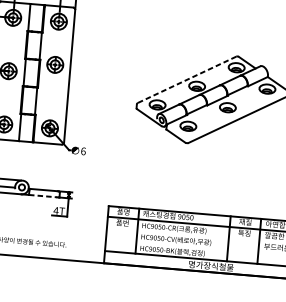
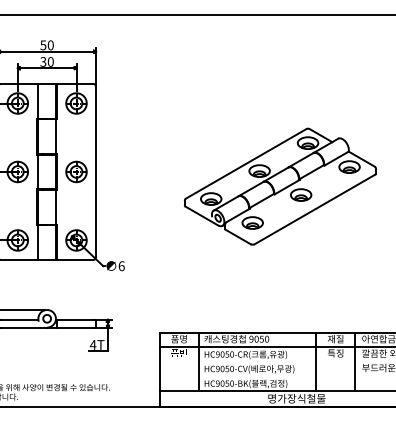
part: (55, 64) -> (76, 171), moved
line: (187, 79) -> (246, 163), dashed -> solid
line: (43, 196) -> (75, 327), dashed -> solid

